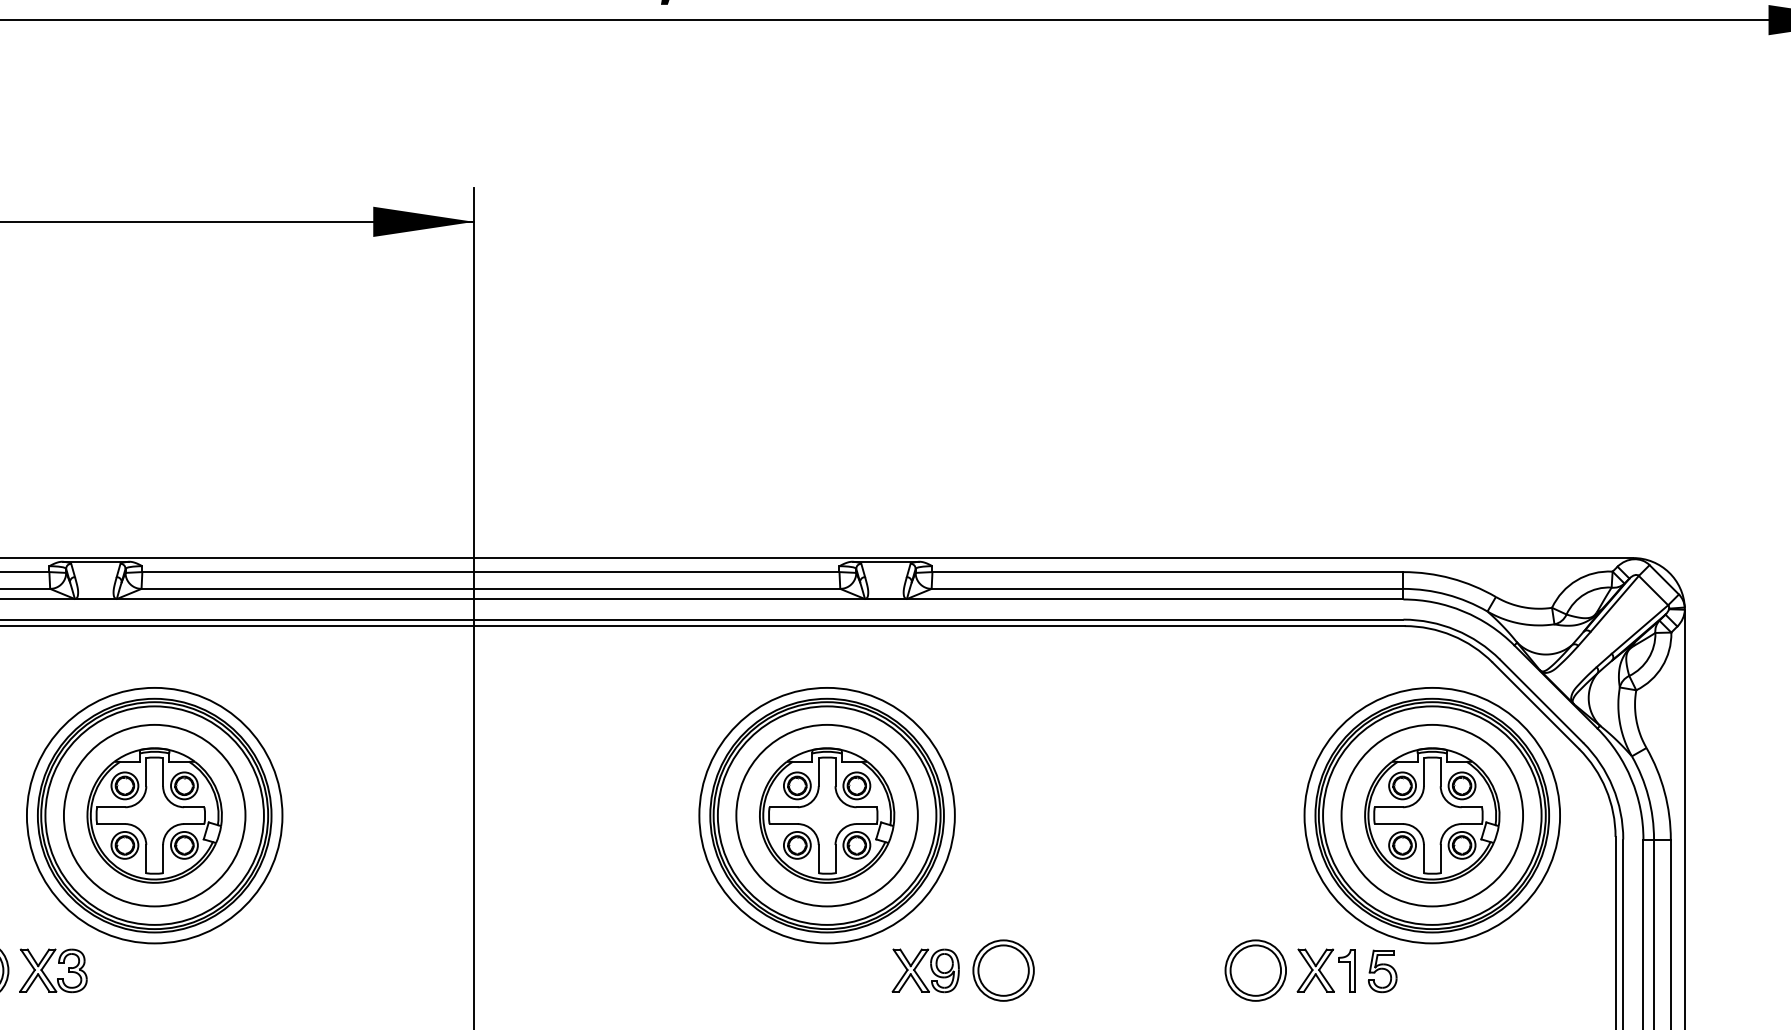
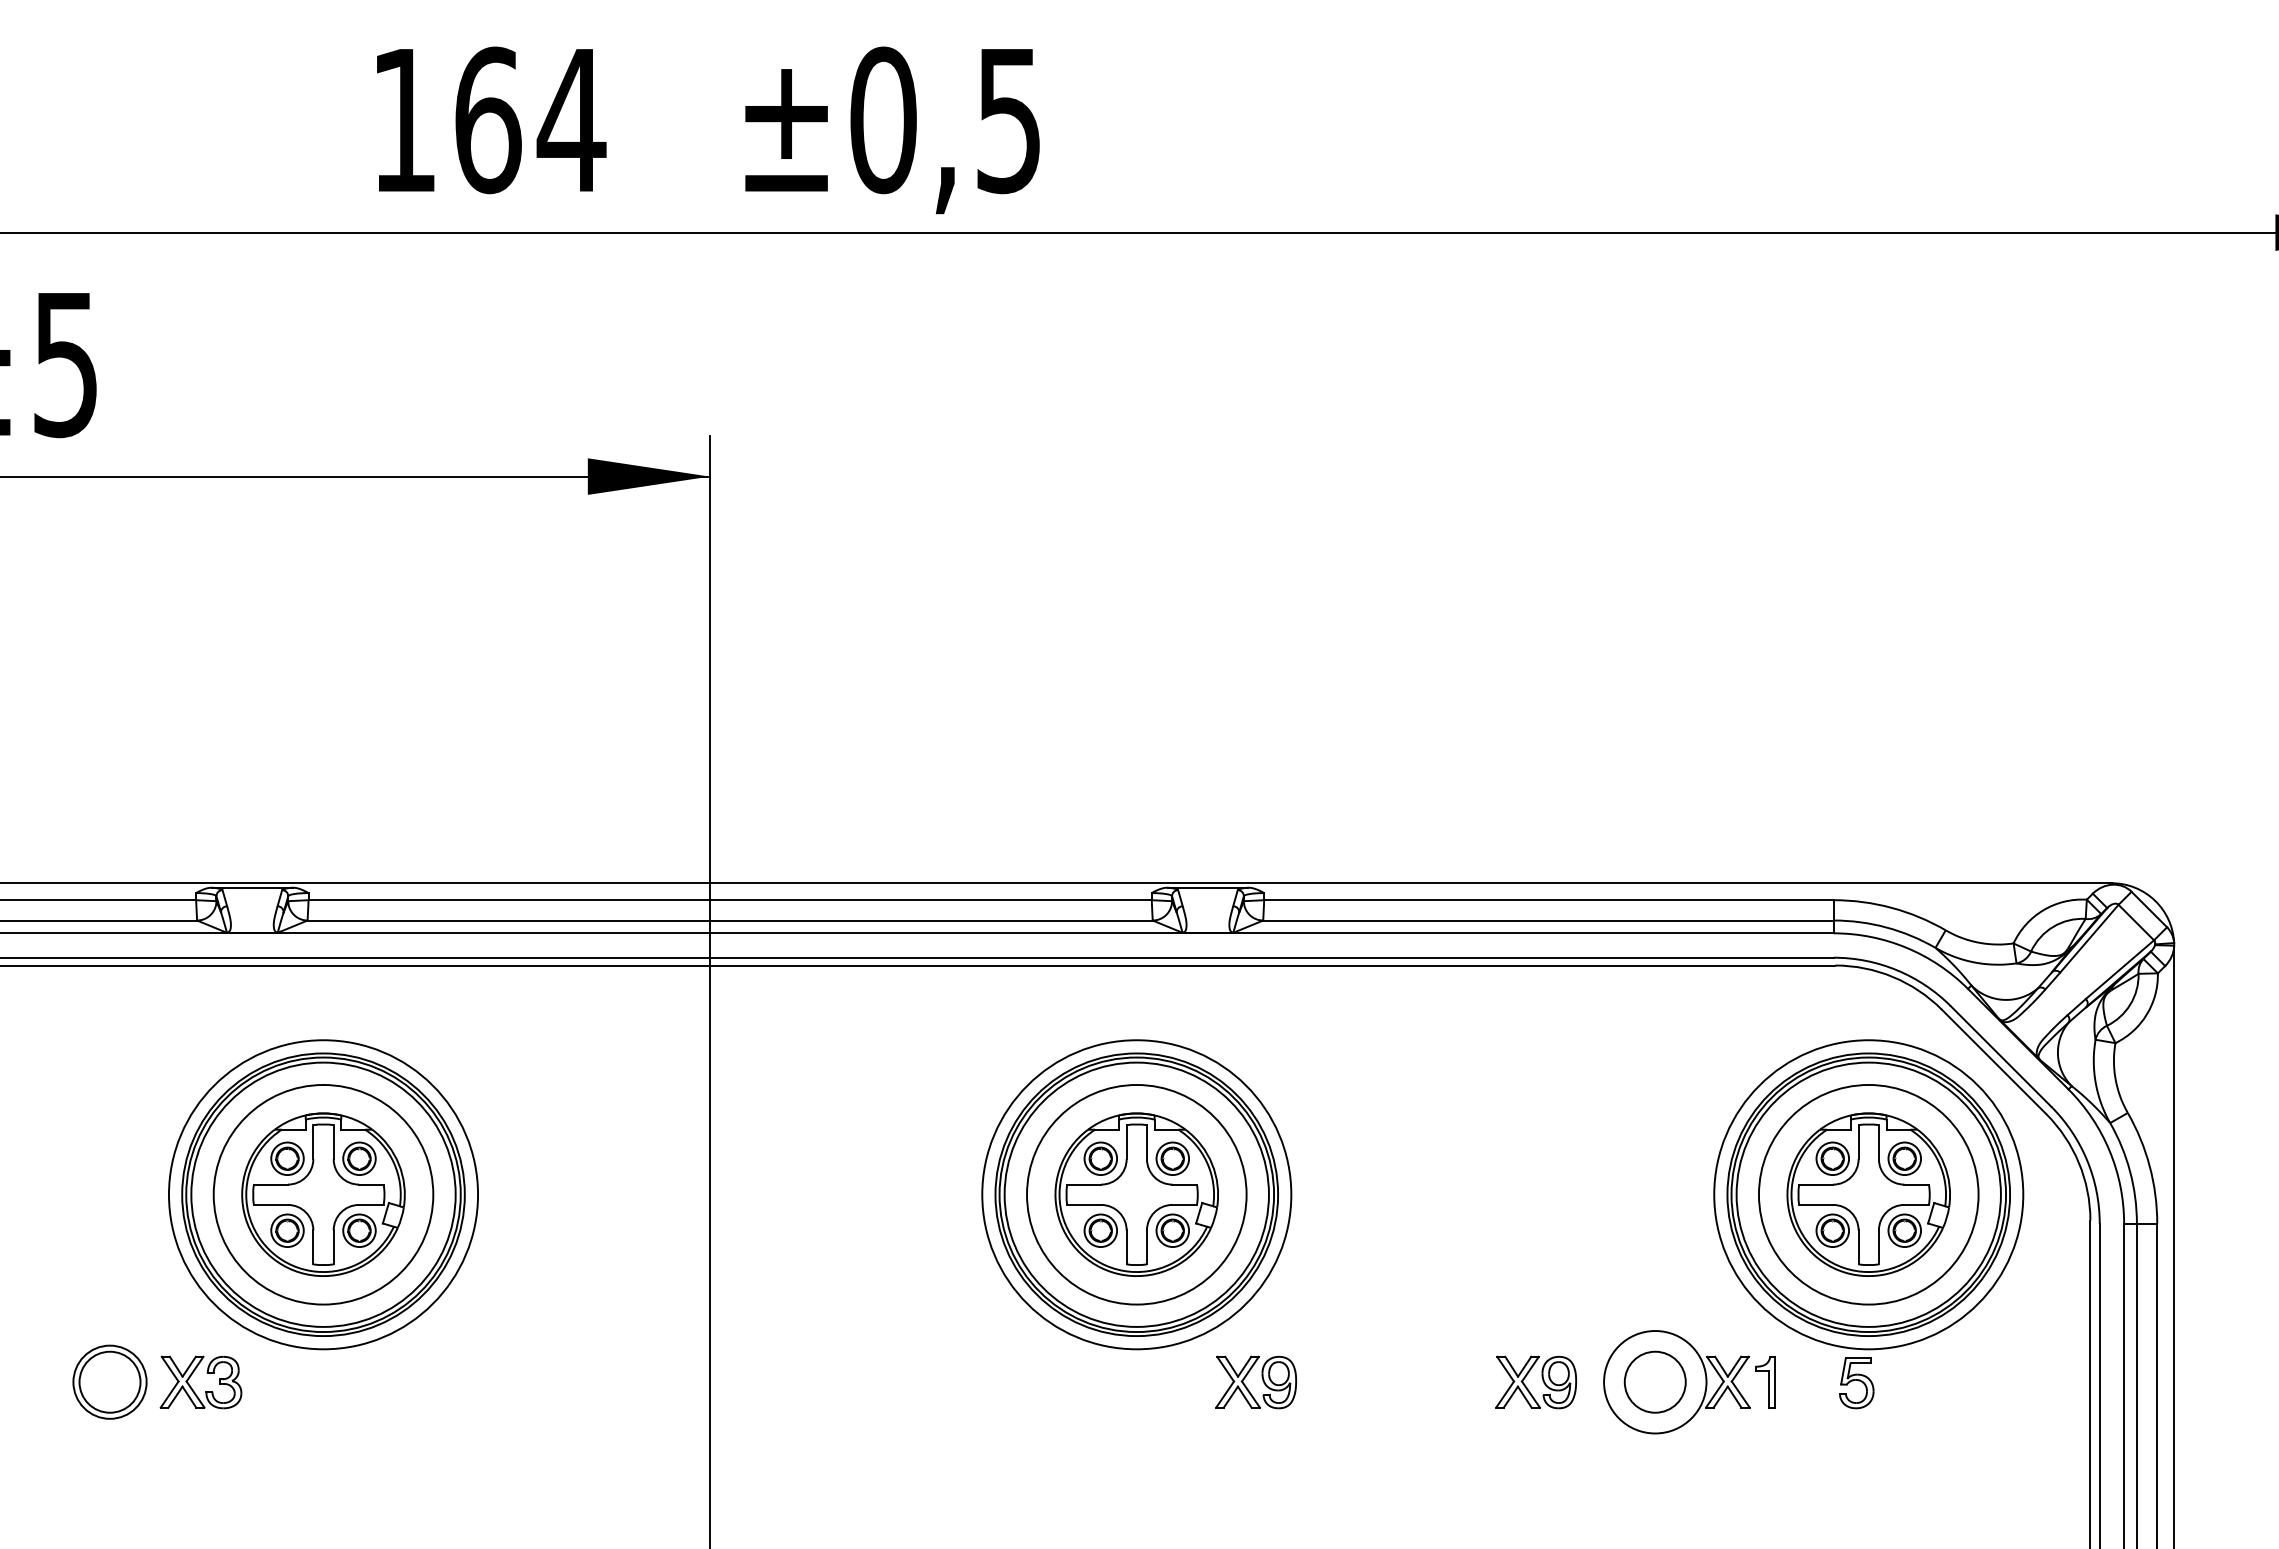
part: (1162, 969) -> (1542, 1380), added
part: (1002, 970) -> (1349, 1381), removed
circle: (1255, 970) -> (1654, 1381), size x1.4
part: (1382, 971) -> (1856, 1383), moved

